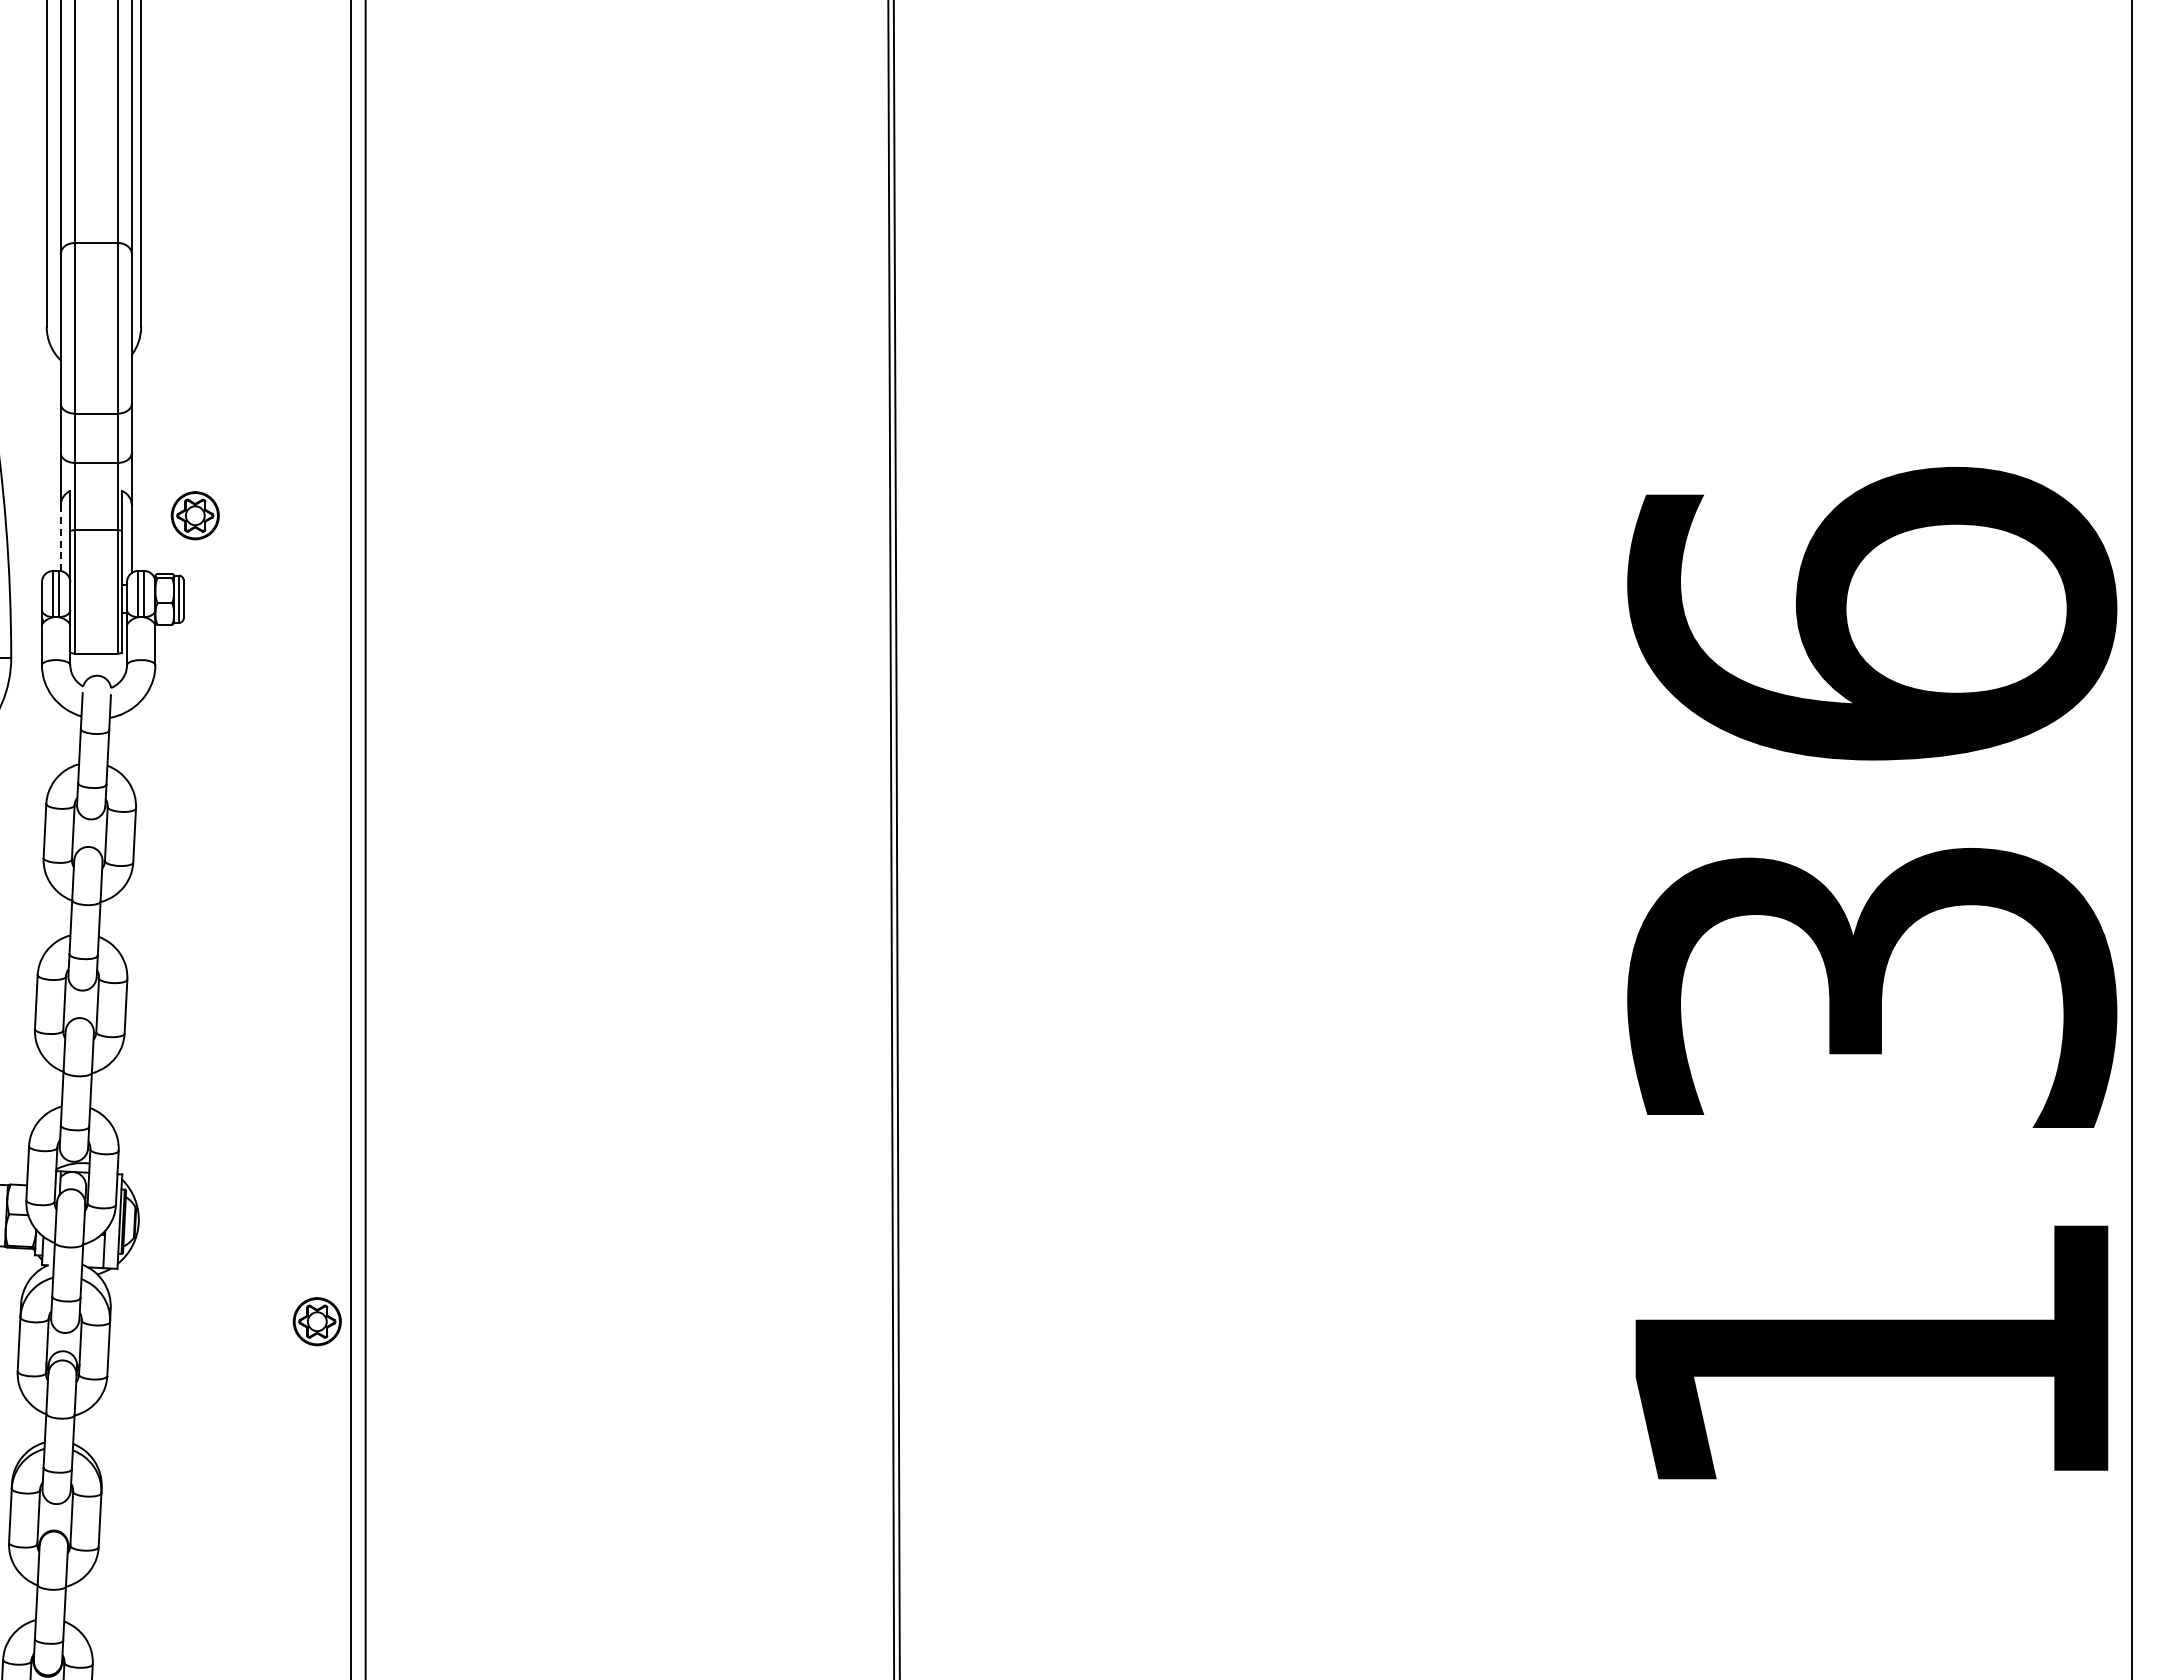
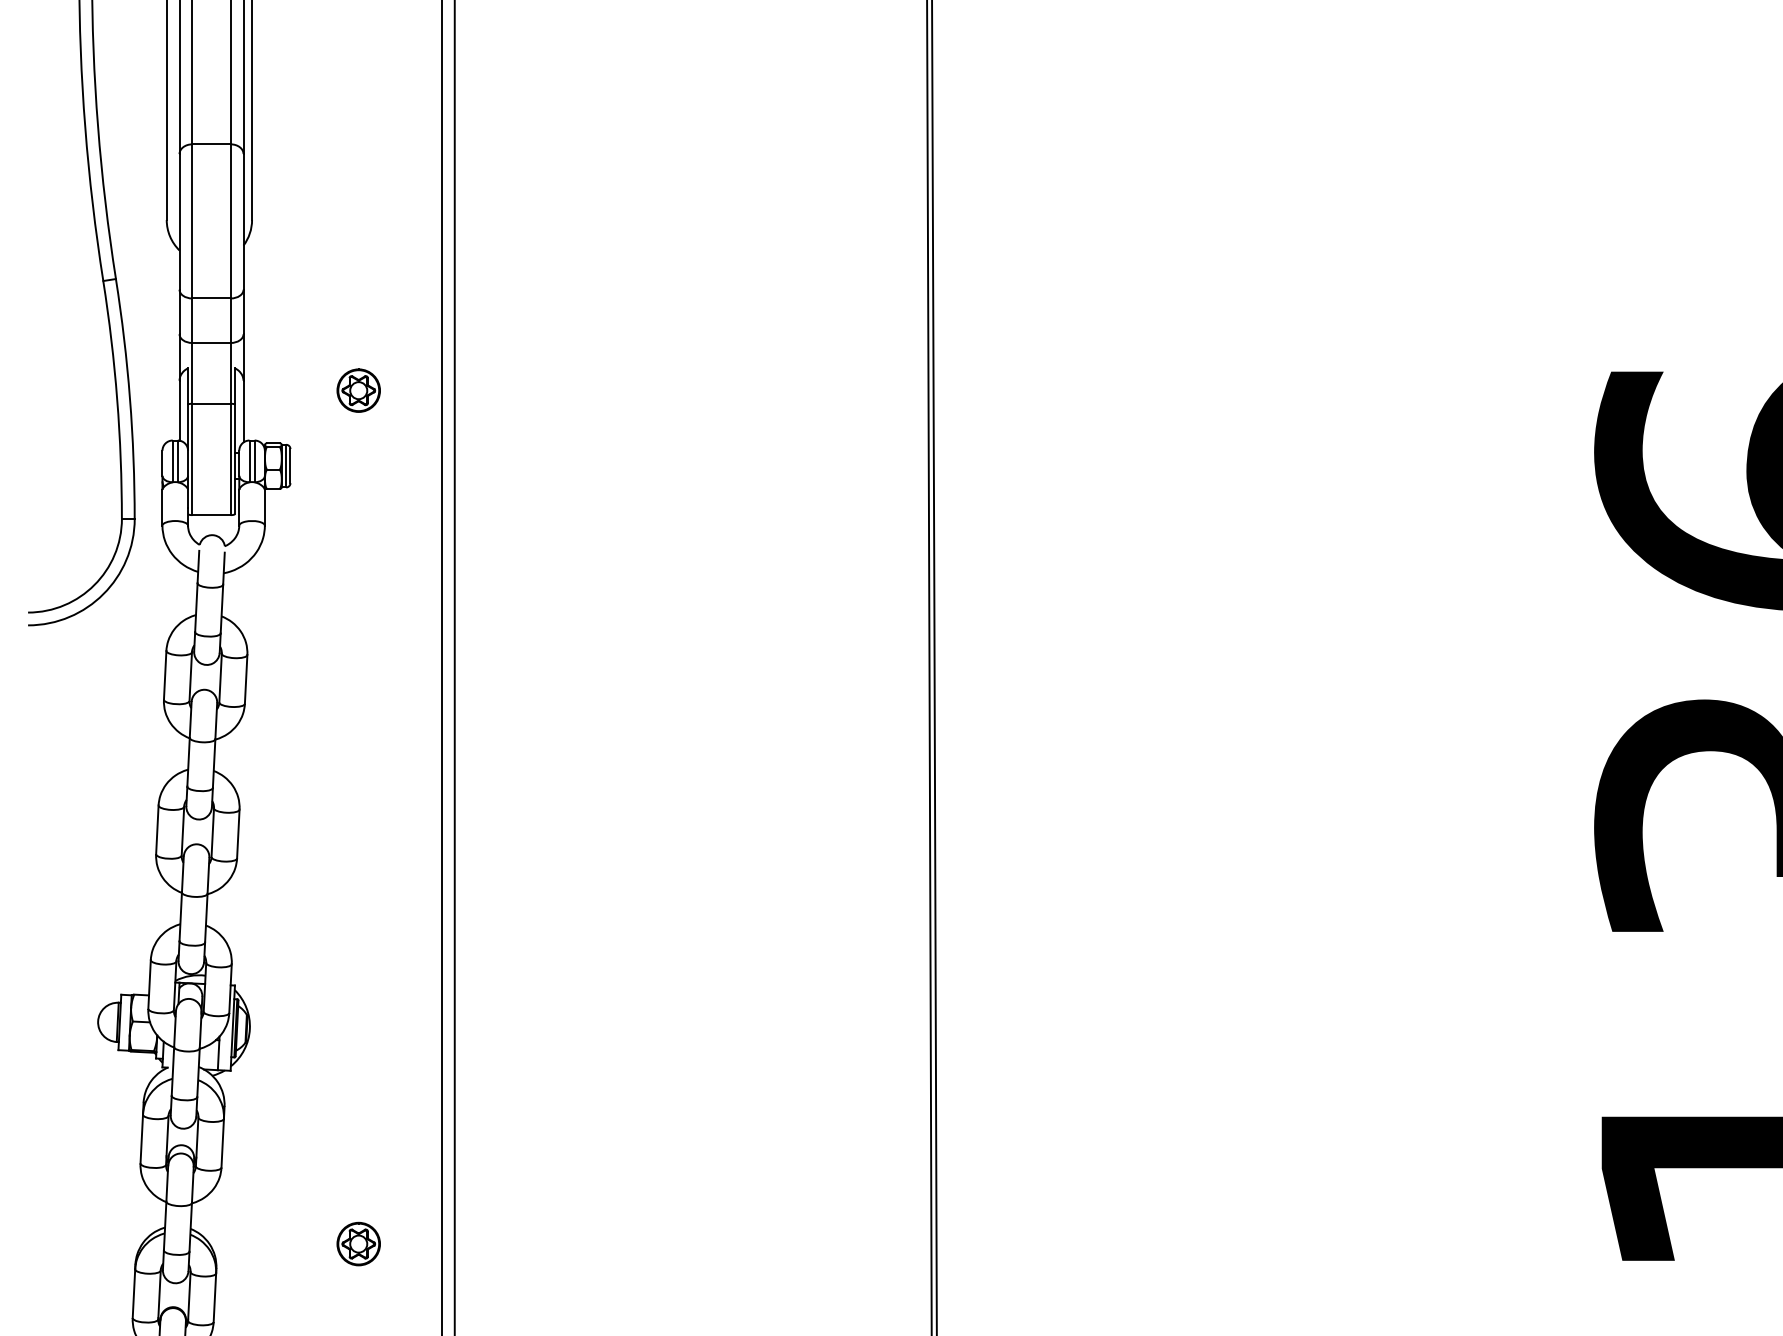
part: (194, 515) -> (358, 390), moved
line: (60, 537) -> (179, 410), dashed -> solid
part: (316, 1321) -> (358, 1243), moved

